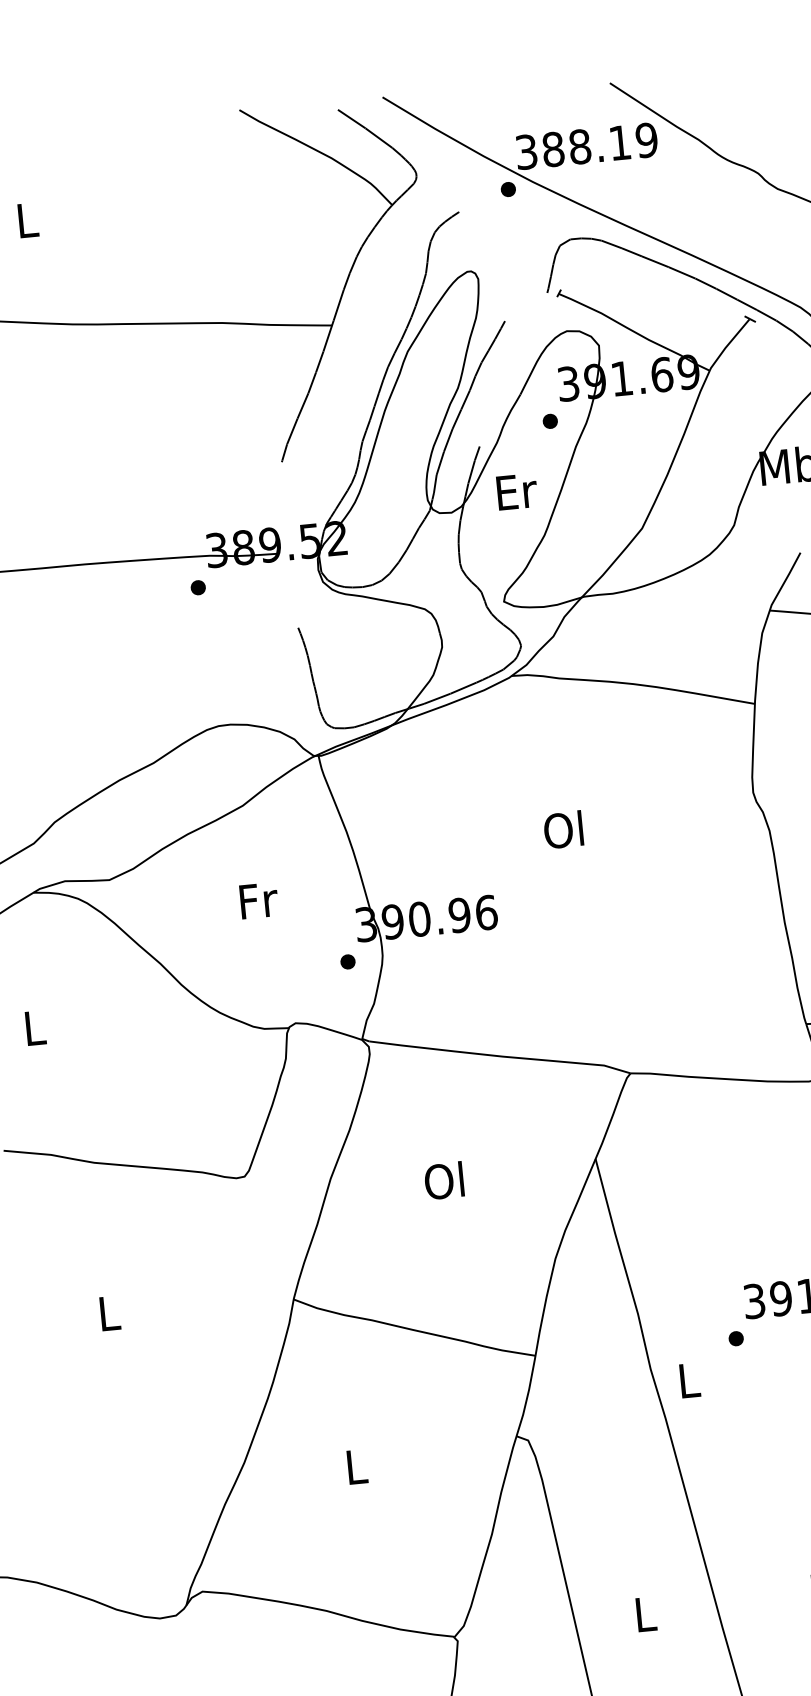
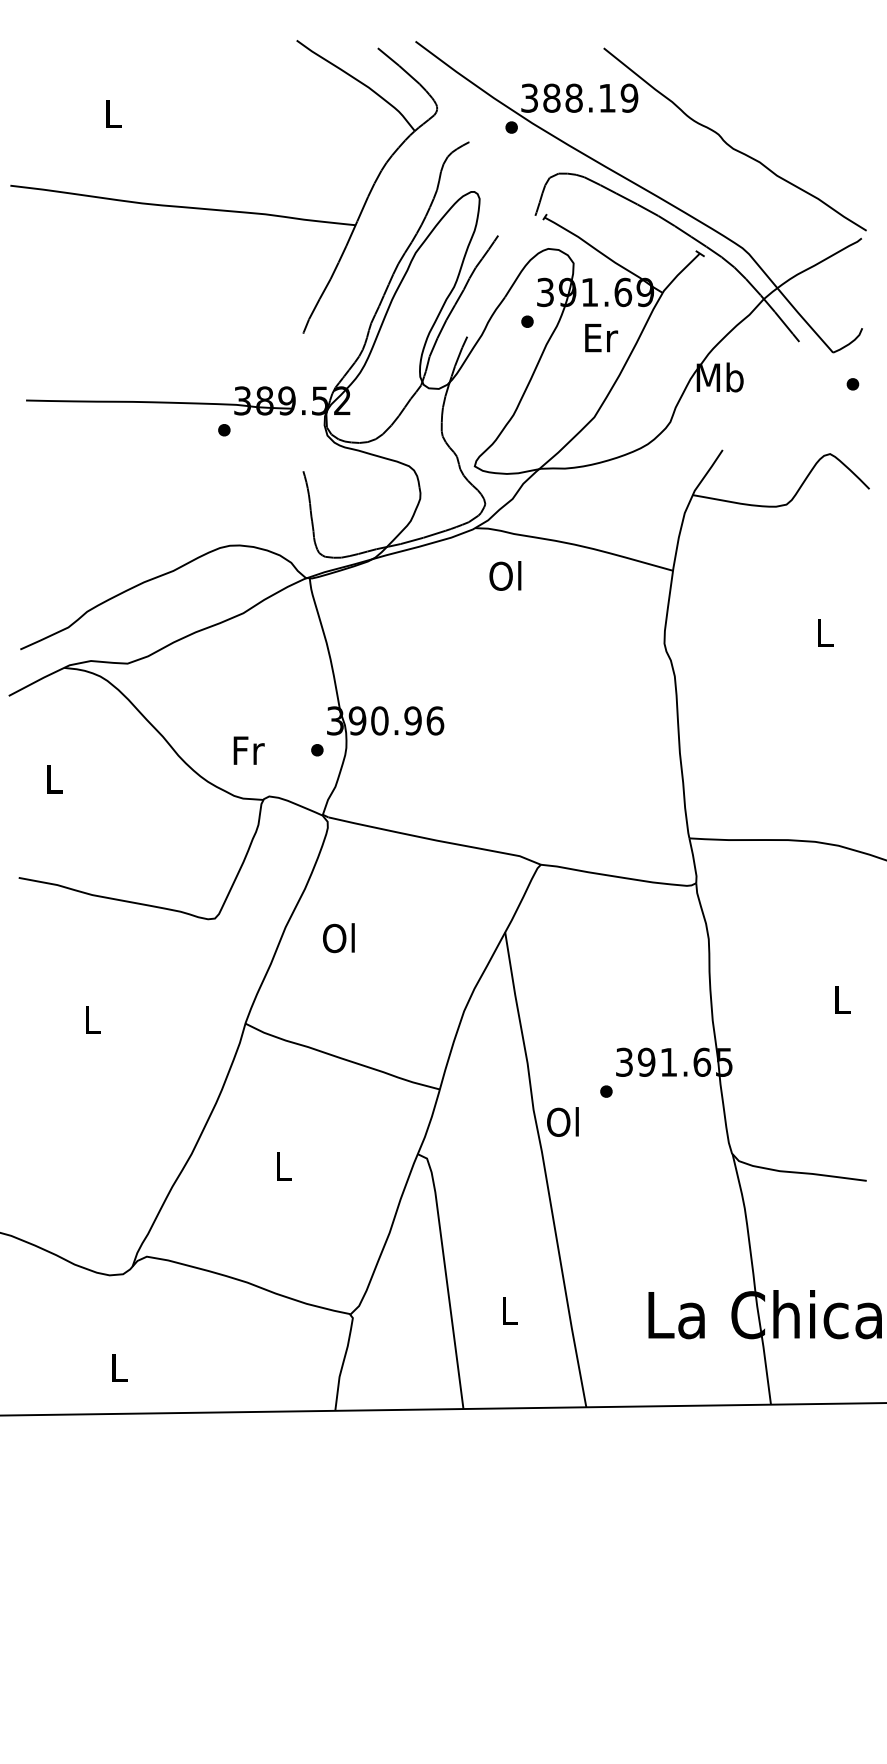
text: (517, 492) -> (601, 338), moved
text: (563, 829) -> (505, 575), moved
text: (258, 900) -> (248, 750), moved
text: (443, 1181) -> (338, 938), moved
text: (686, 1379) -> (562, 1121), L -> Ol

